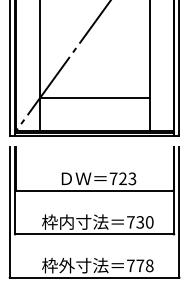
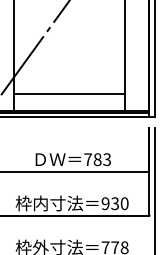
line: (94, 98) -> (68, 94), moved
text: (122, 178) -> (97, 159), 723 -> 783
text: (130, 222) -> (105, 203), 730 -> 930

